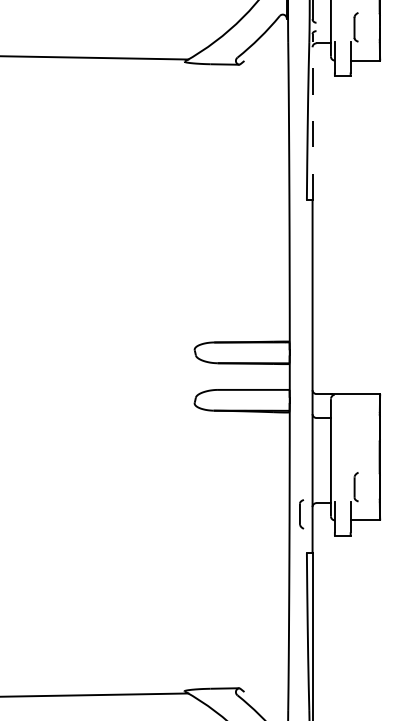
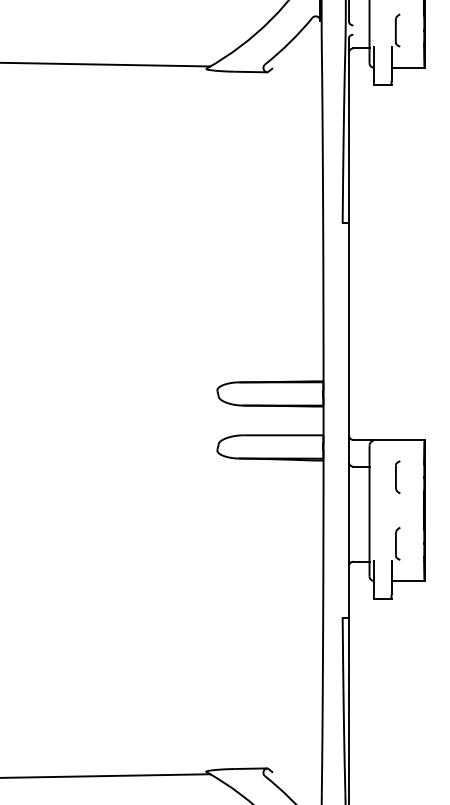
line: (313, 116) -> (349, 130), dashed -> solid
part: (301, 514) -> (397, 477), moved

